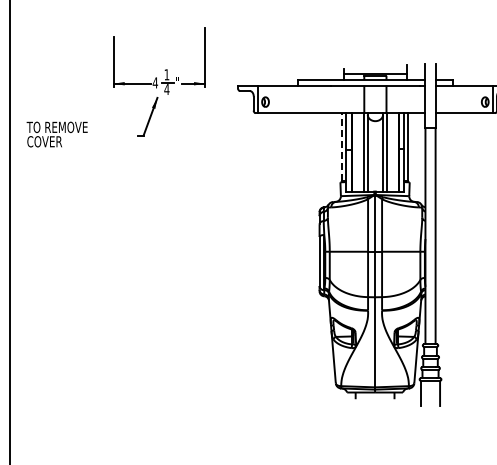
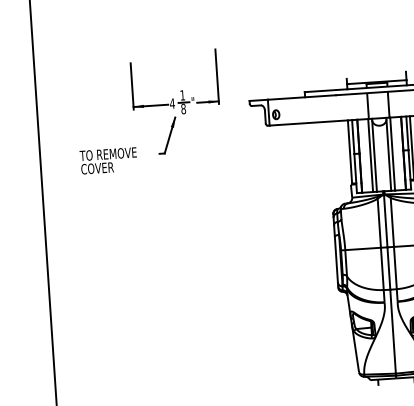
text: (166, 89) -> (183, 109), 4 -> 8
text: (56, 134) -> (108, 160), moved
line: (341, 147) -> (349, 152), dashed -> solid

